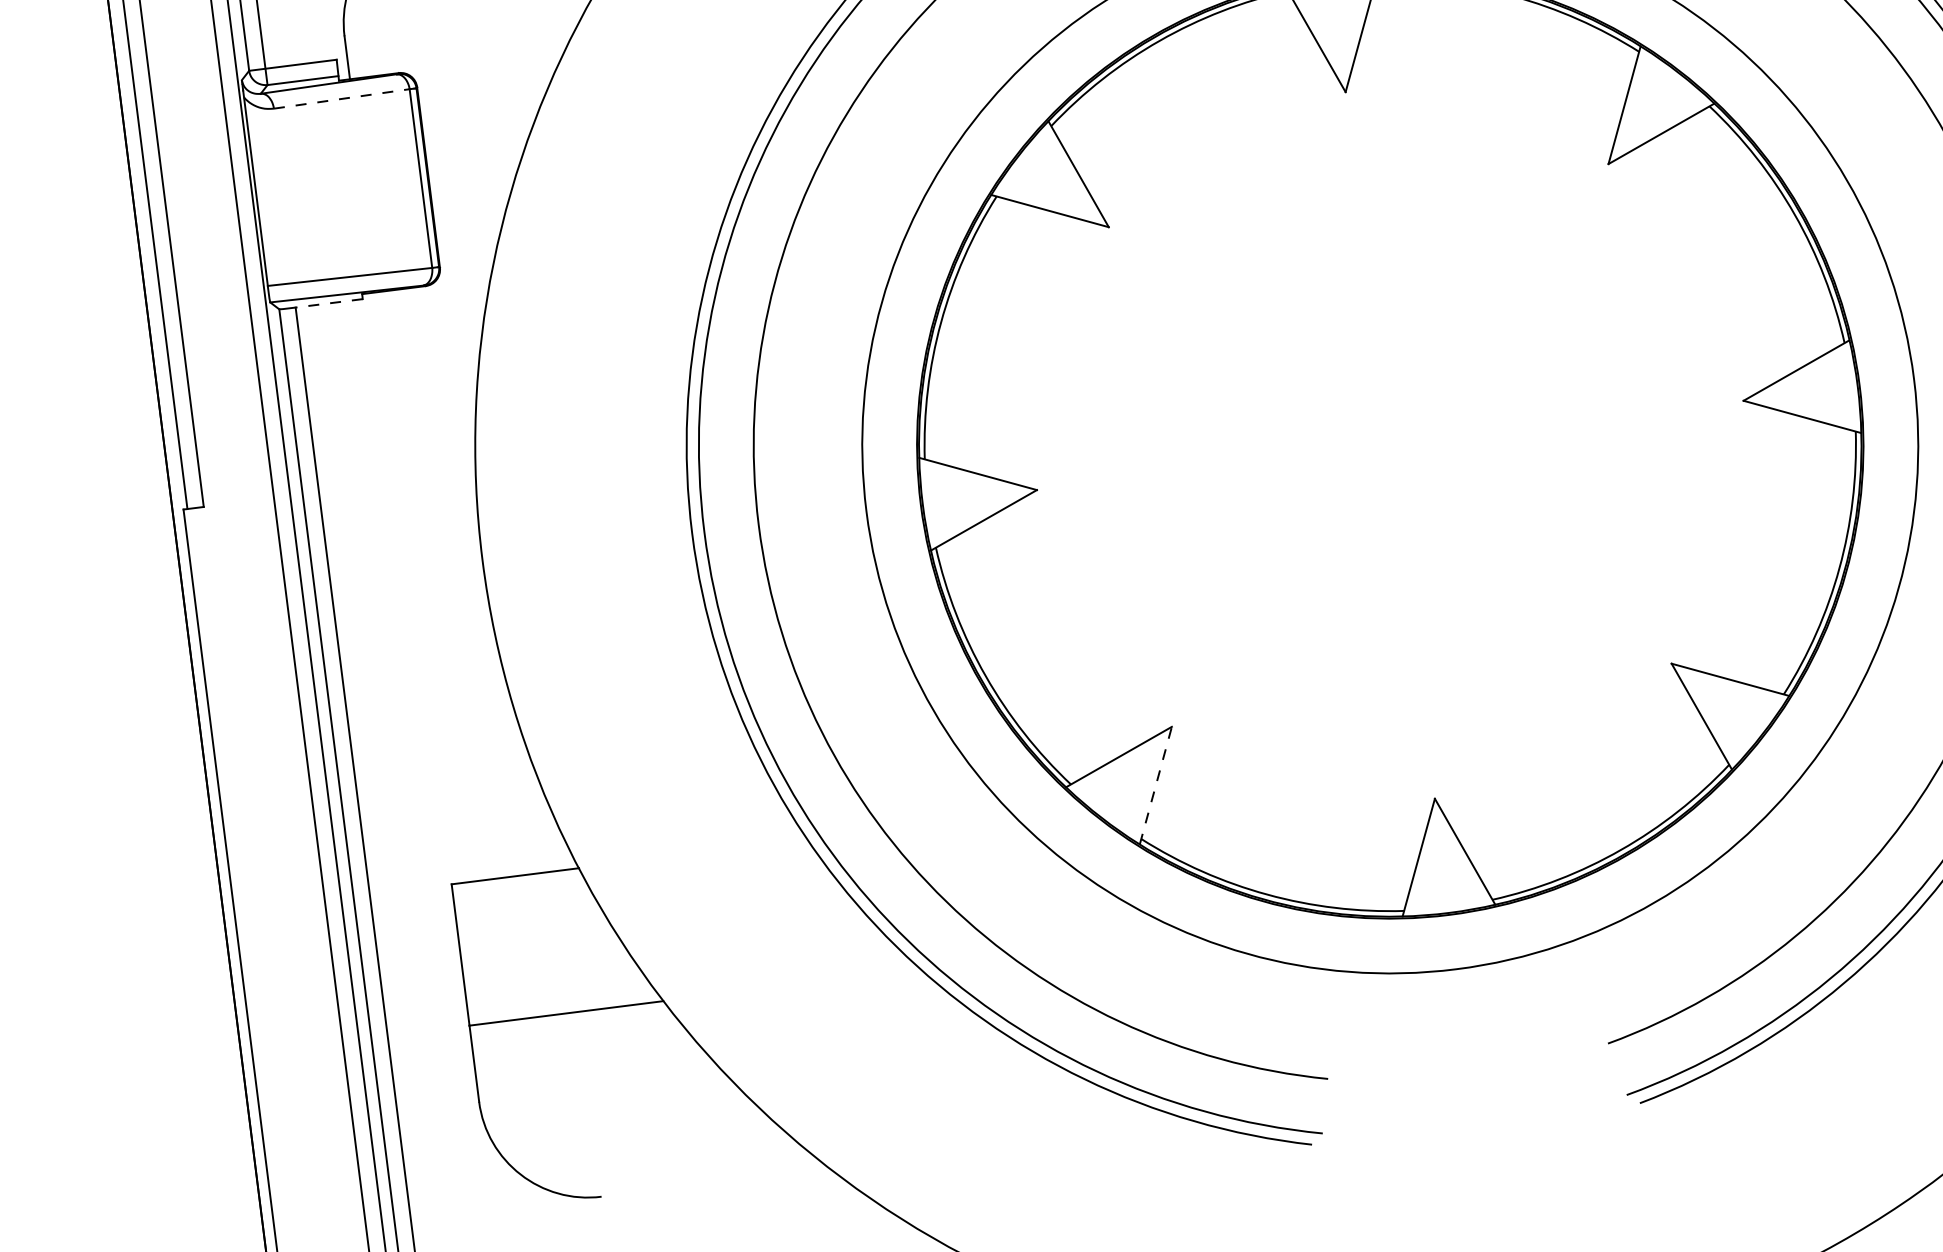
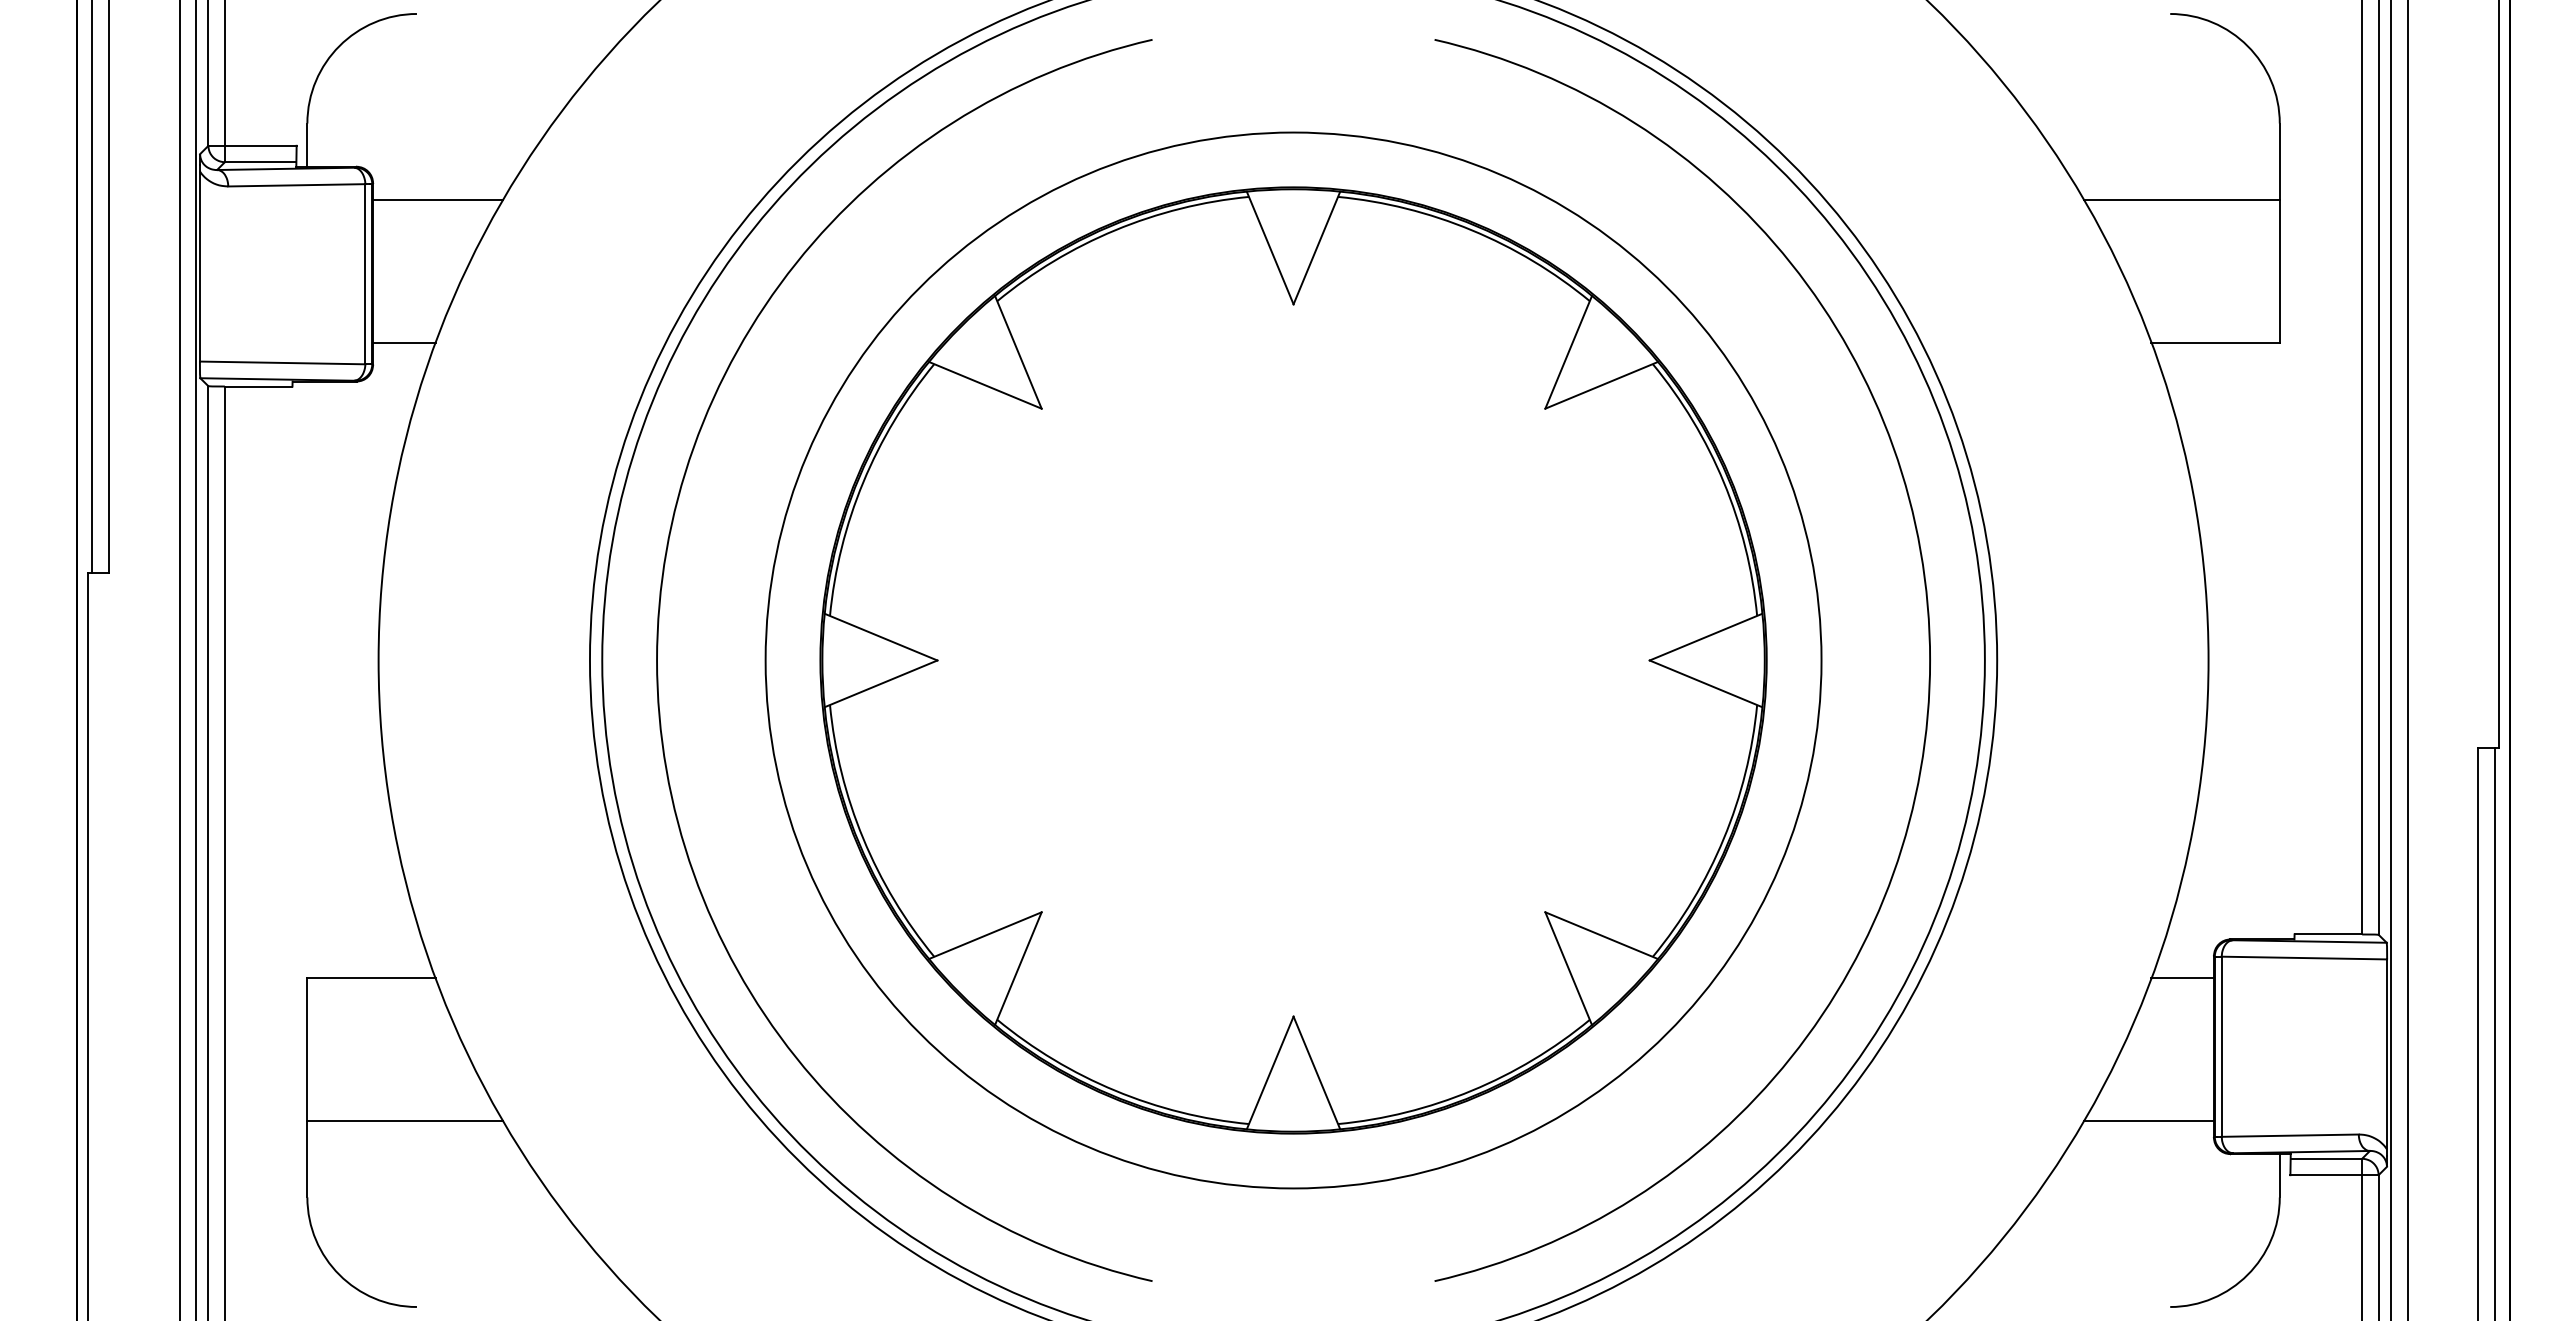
line: (483, 96) -> (437, 200), added
line: (341, 99) -> (296, 185), dashed -> solid
line: (468, 241) -> (404, 342), added
line: (329, 303) -> (258, 386), dashed -> solid
line: (1155, 785) -> (1018, 968), dashed -> solid

